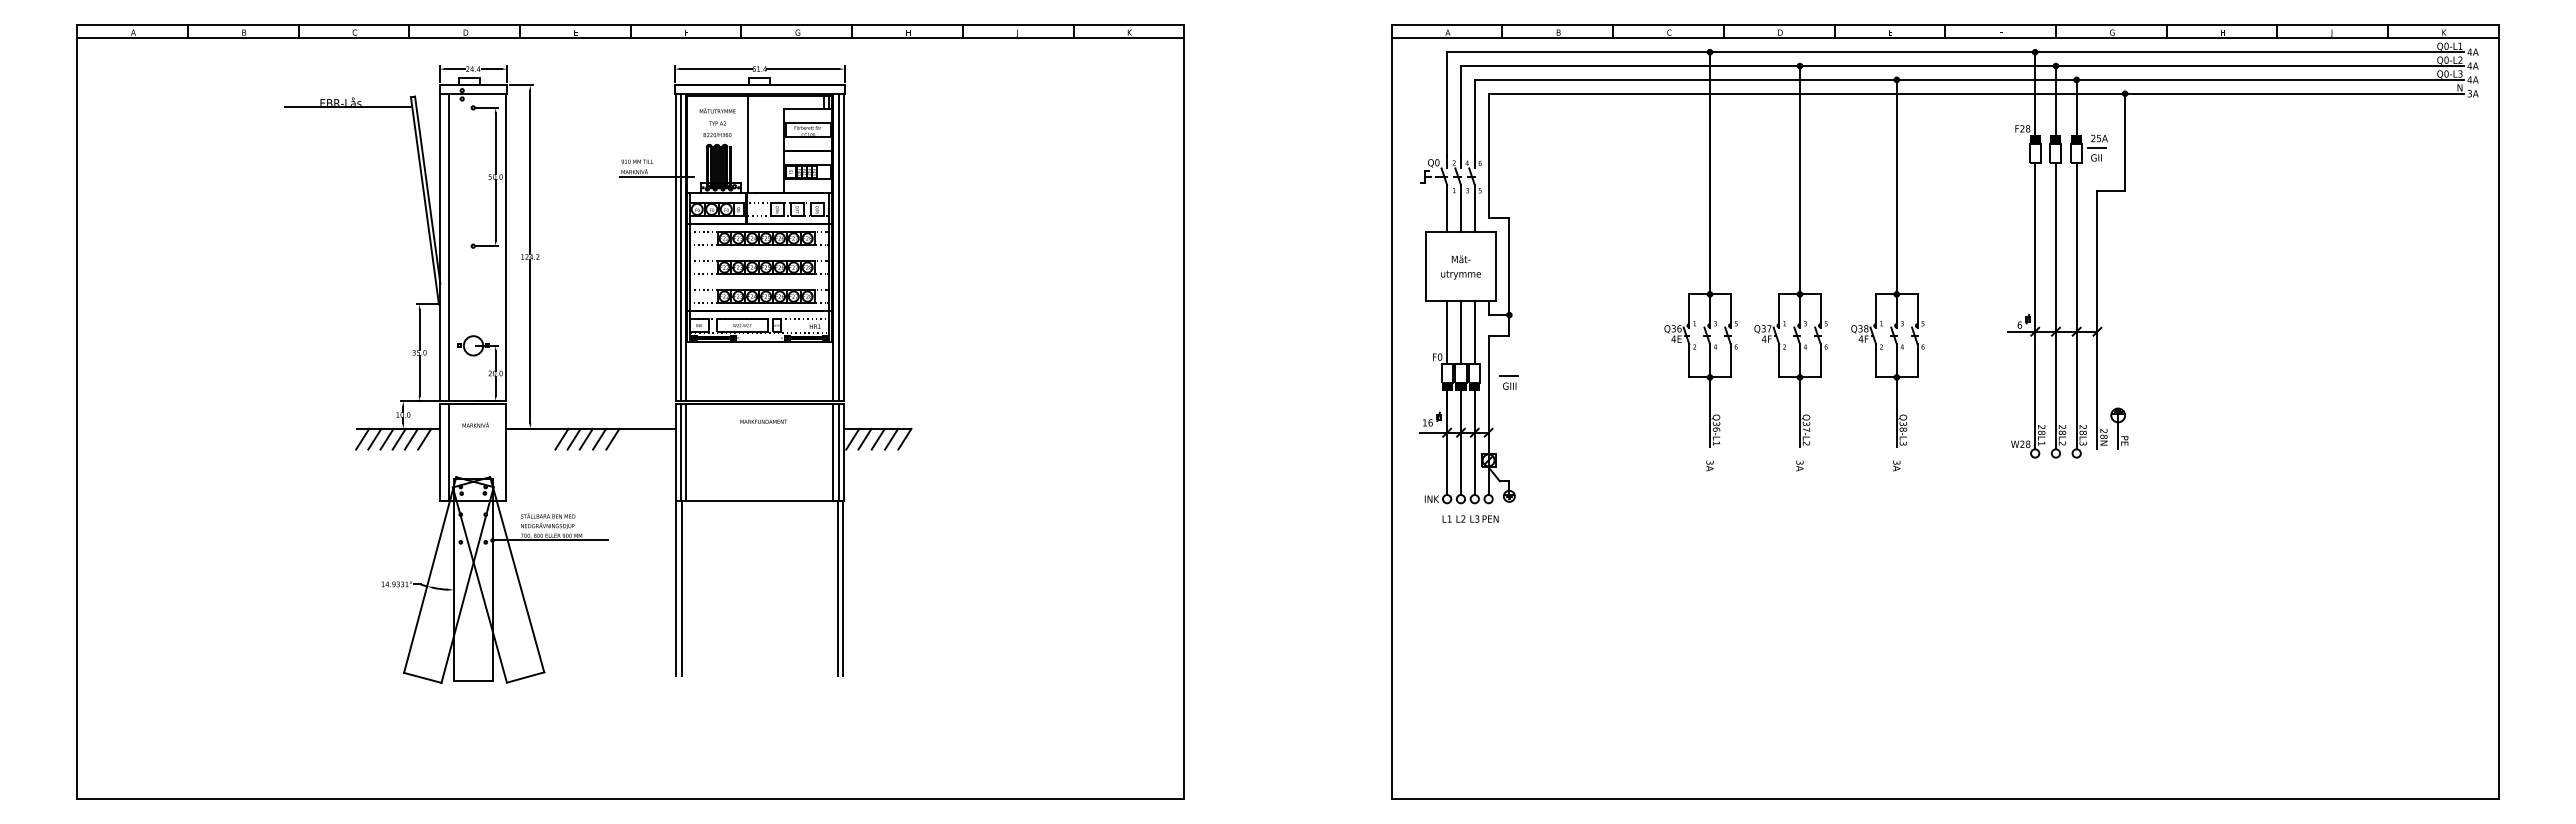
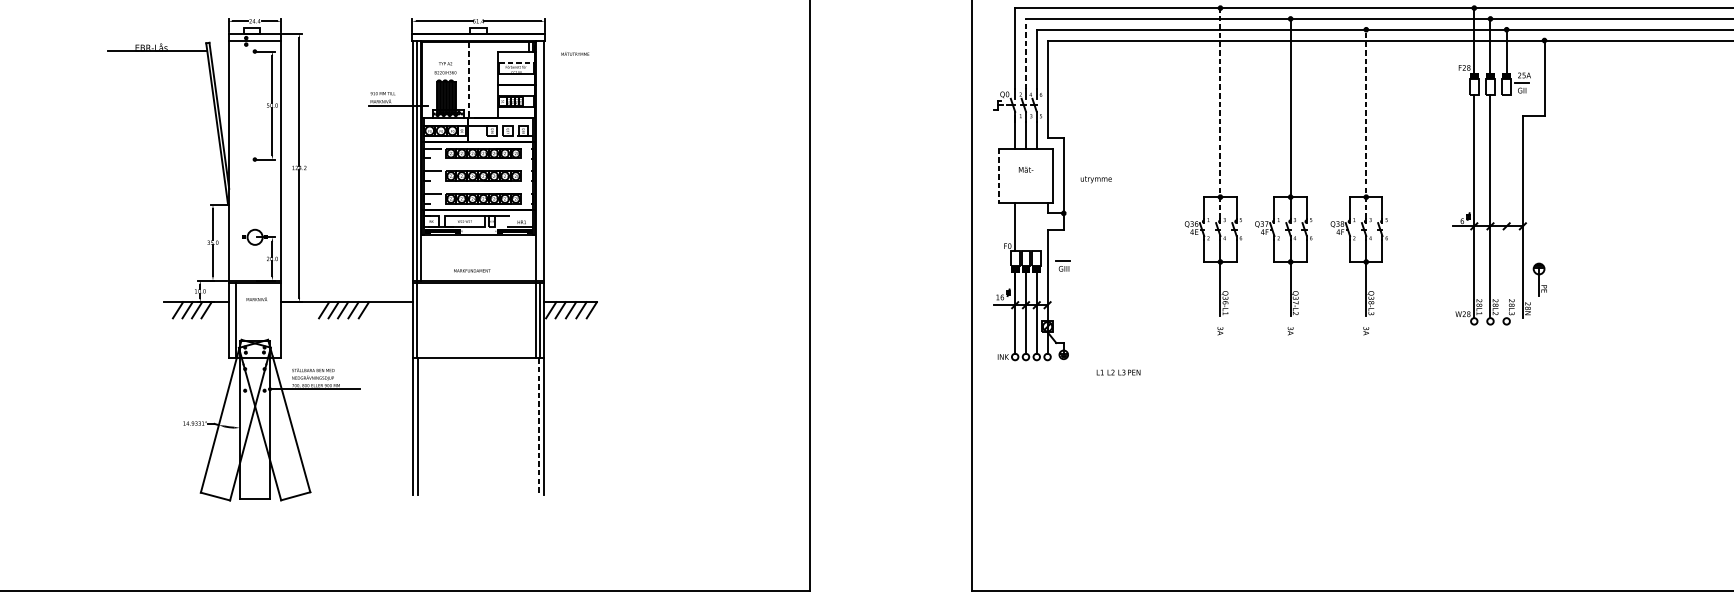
text: (717, 110) -> (575, 53), moved
line: (1460, 111) -> (1025, 54), solid -> dashed
line: (808, 122) -> (516, 62), solid -> dashed
line: (747, 145) -> (468, 80), solid -> dashed
line: (1710, 187) -> (1220, 113), solid -> dashed
line: (1896, 200) -> (1366, 123), solid -> dashed
line: (448, 247) -> (235, 160), removed
line: (838, 247) -> (540, 160), removed
line: (1426, 266) -> (999, 175), solid -> dashed
text: (1460, 274) -> (1095, 179), moved
line: (2076, 305) -> (1506, 205), removed
line: (1460, 332) -> (1025, 226), removed
line: (1474, 332) -> (1036, 226), removed
text: (763, 421) -> (472, 270), moved
part: (2119, 428) -> (1540, 279), moved
line: (362, 438) -> (168, 309), removed
line: (424, 438) -> (216, 309), removed
line: (686, 451) -> (421, 319), removed
text: (1470, 518) -> (1118, 372), moved
line: (837, 588) -> (539, 426), solid -> dashed

